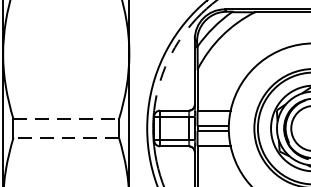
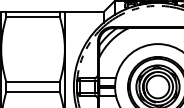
line: (67, 119) -> (33, 82), dashed -> solid
line: (67, 137) -> (33, 91), dashed -> solid

